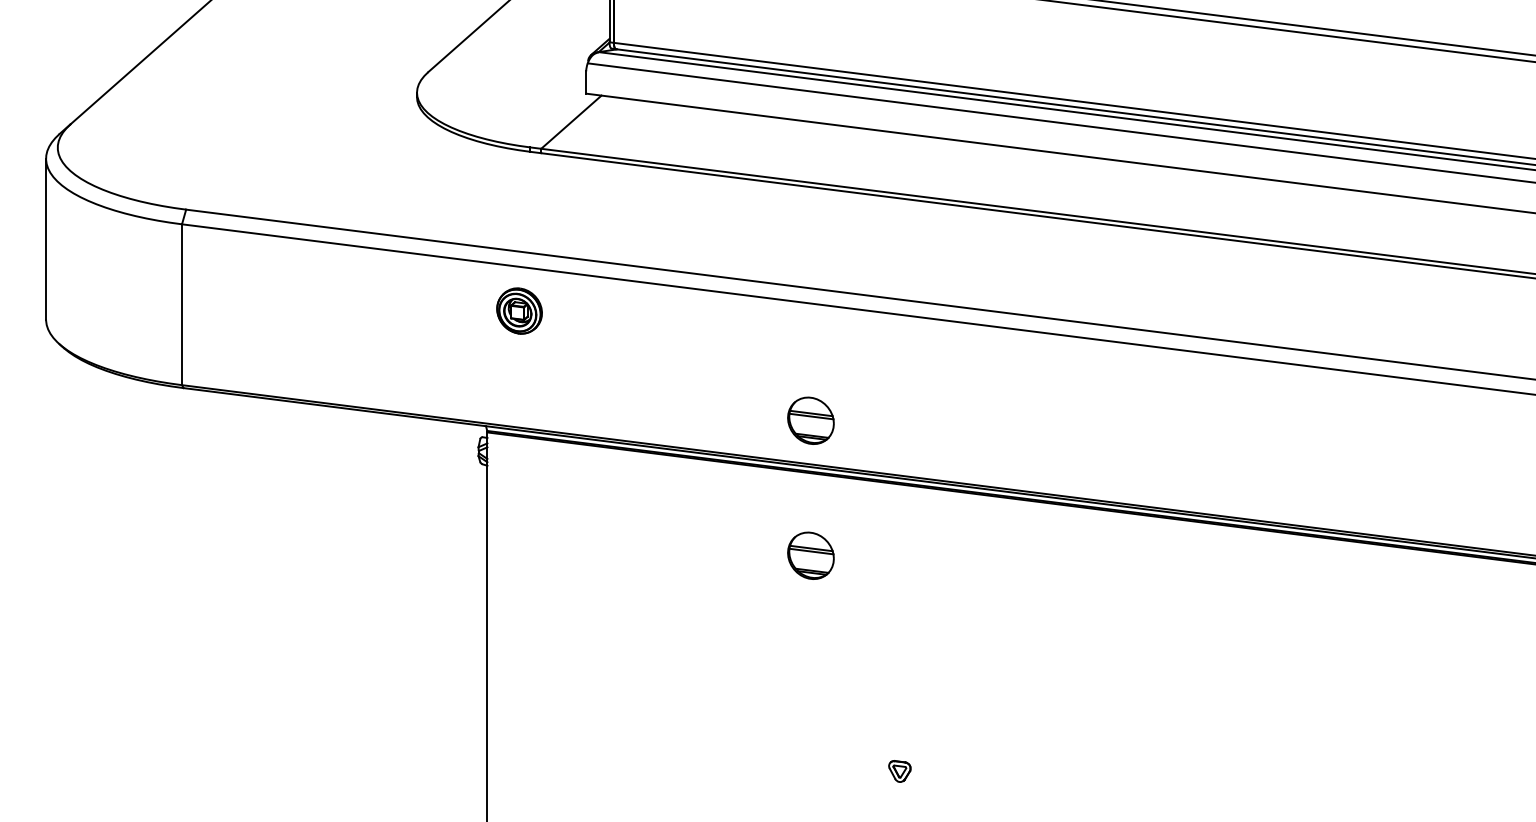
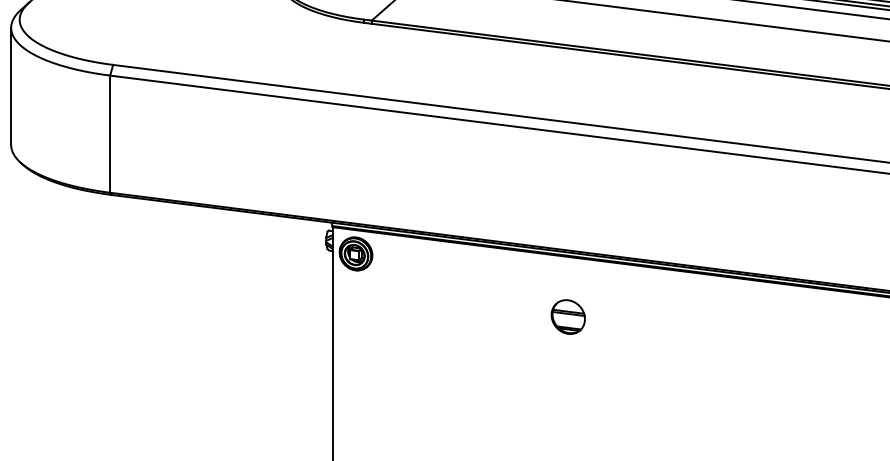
part: (519, 310) -> (355, 253), moved
part: (810, 420) -> (567, 218), removed

